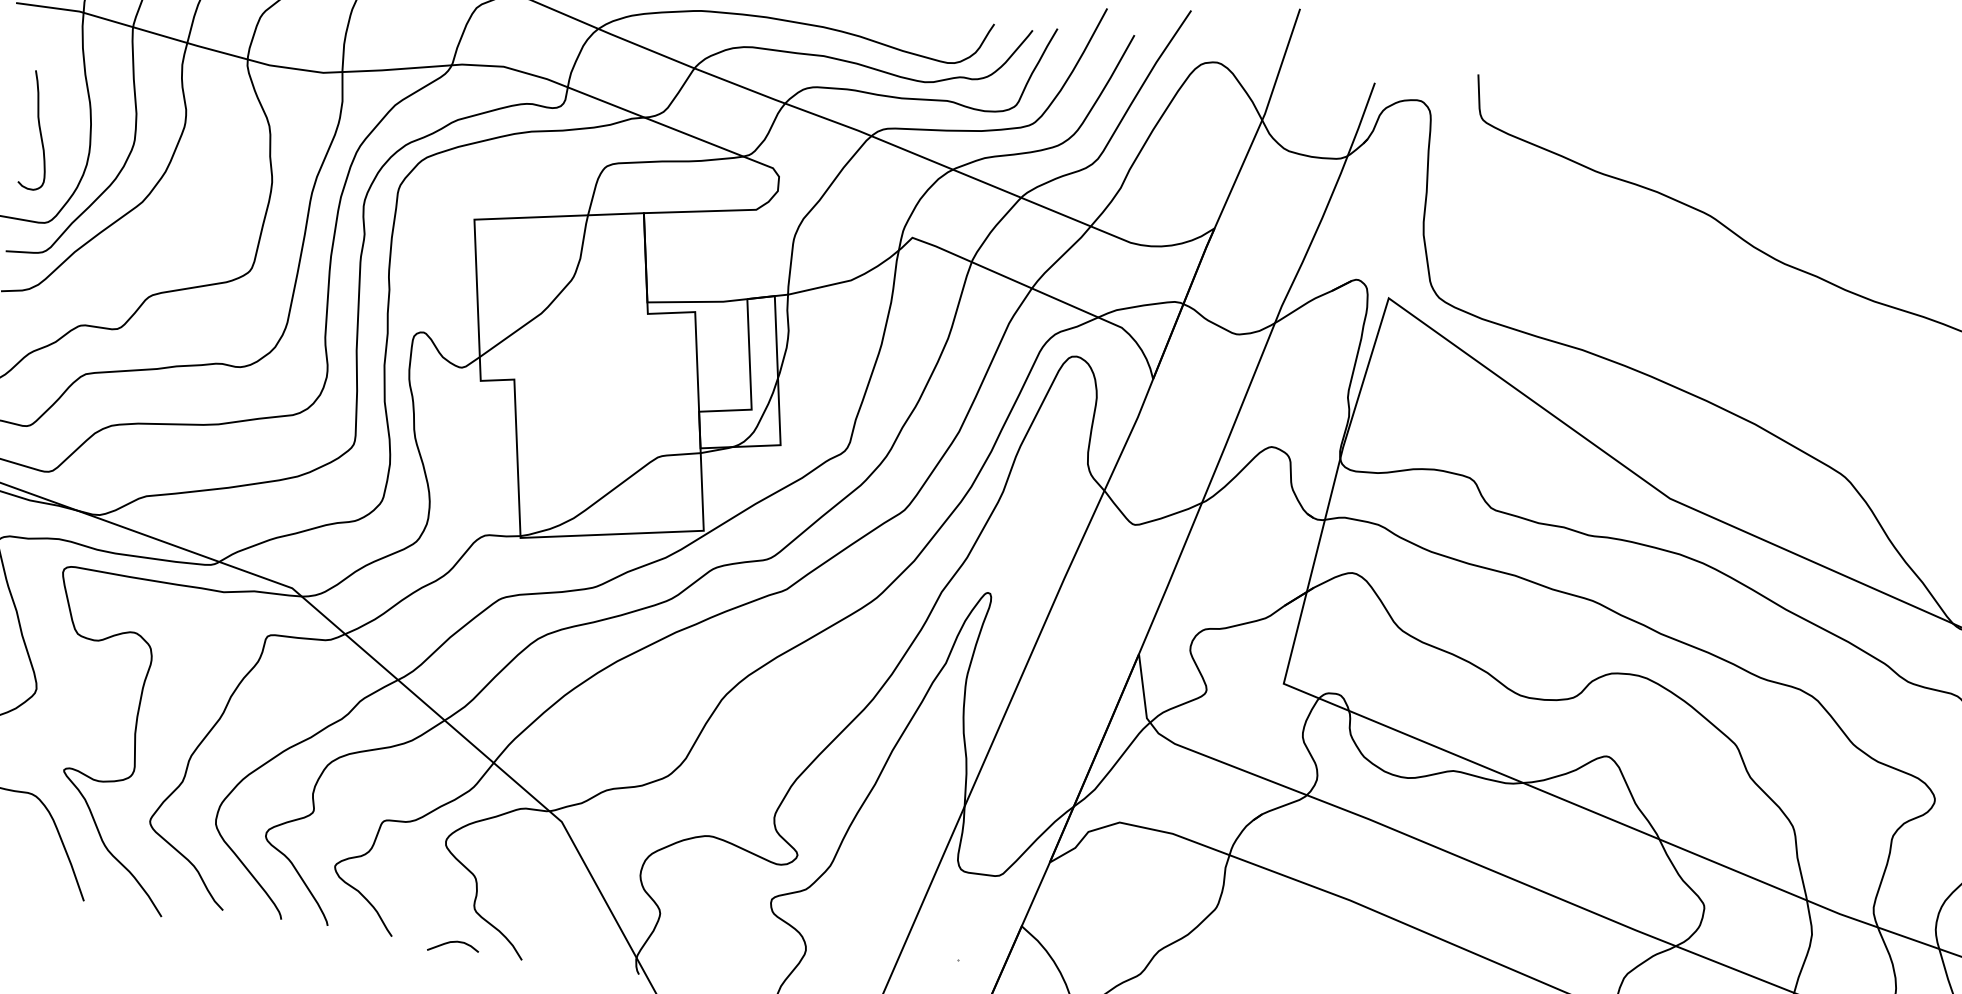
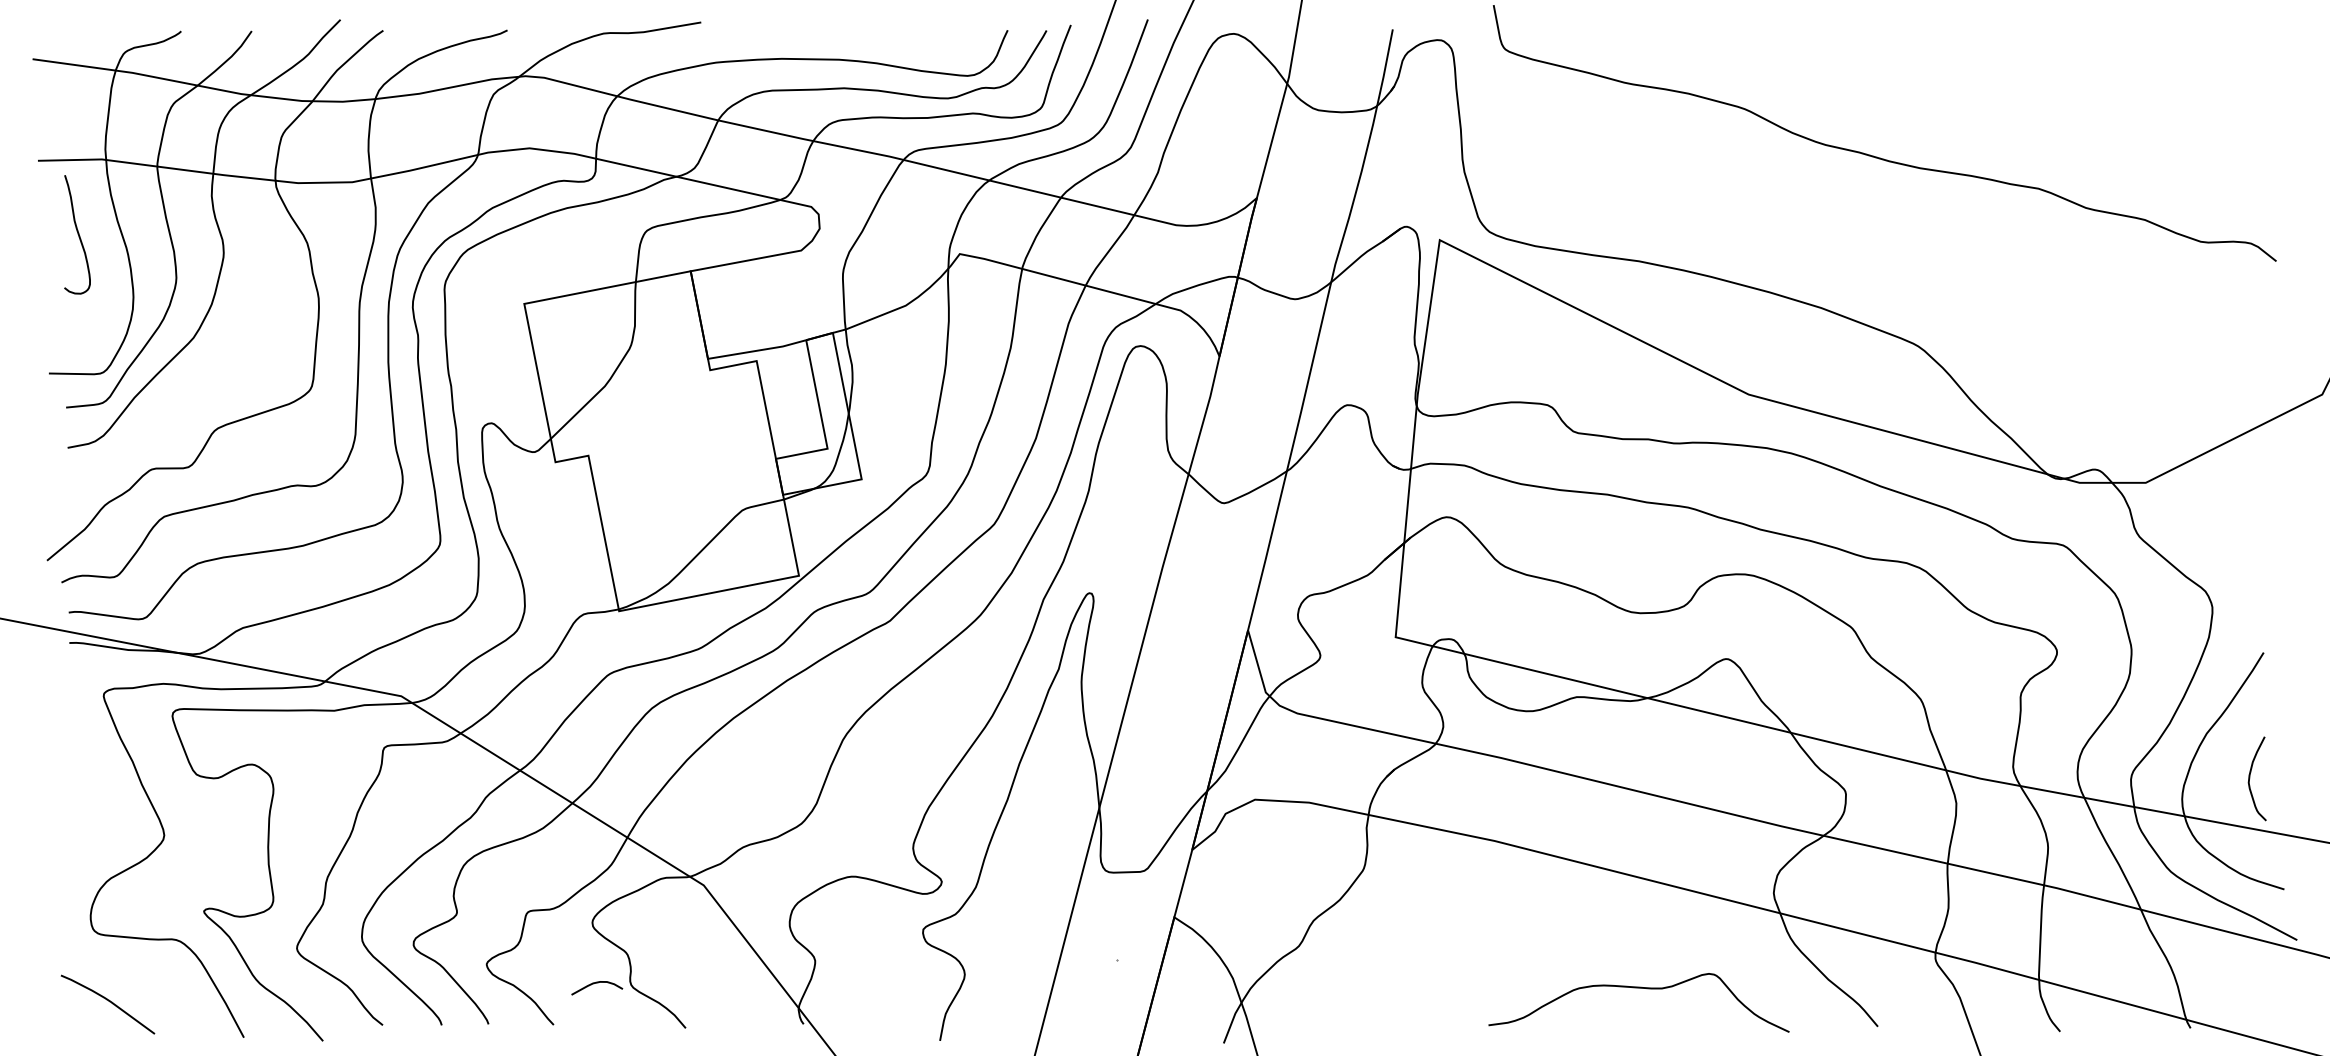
curve: (39, 130) -> (77, 234), moved
curve: (454, 942) -> (597, 983), moved

